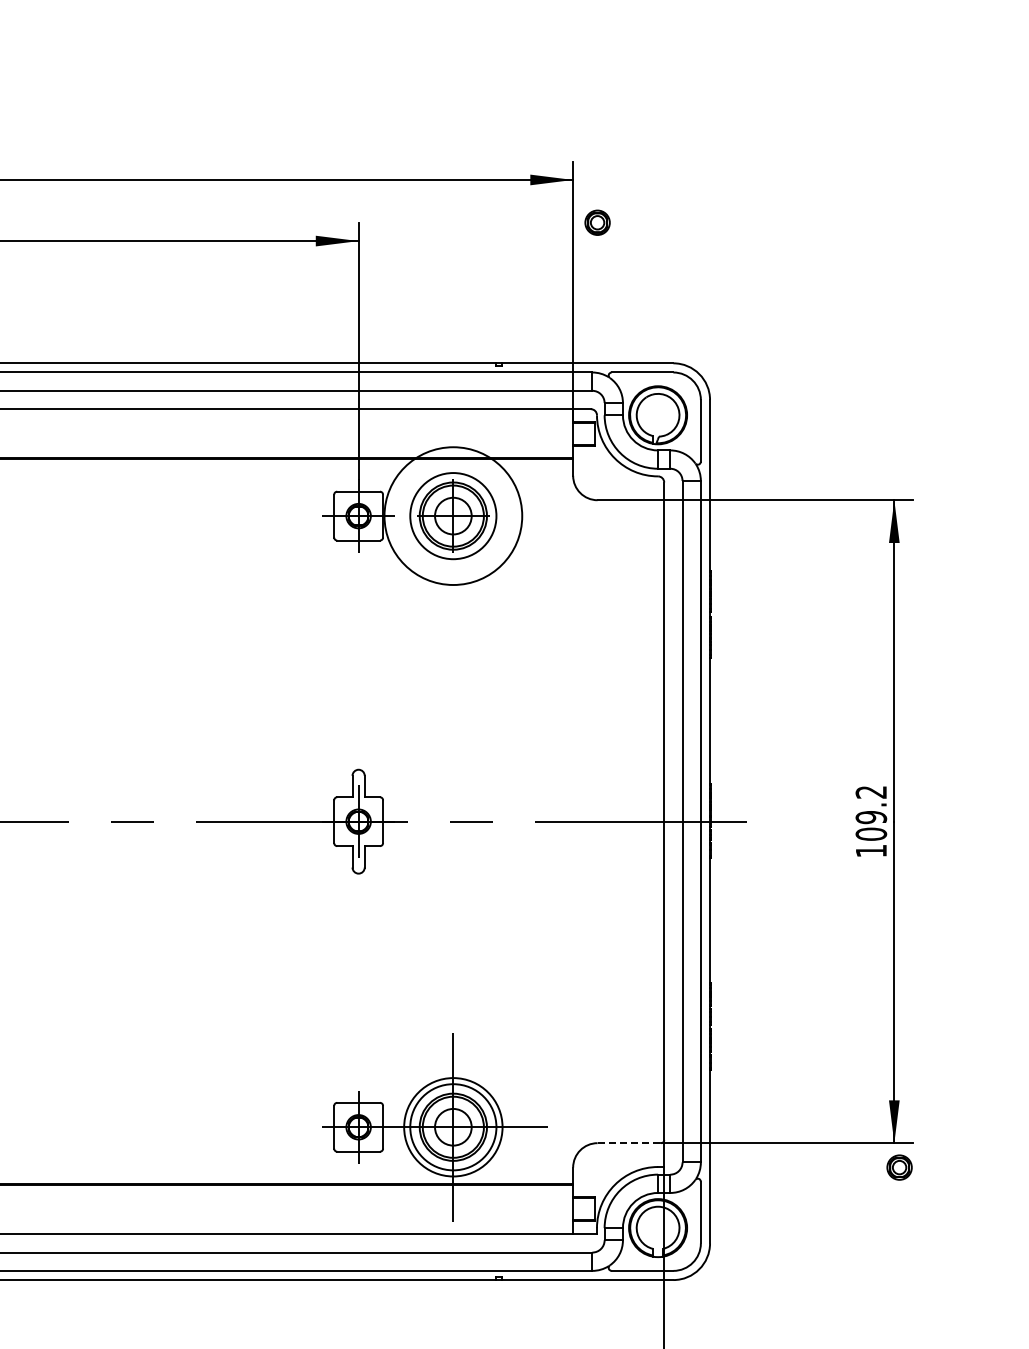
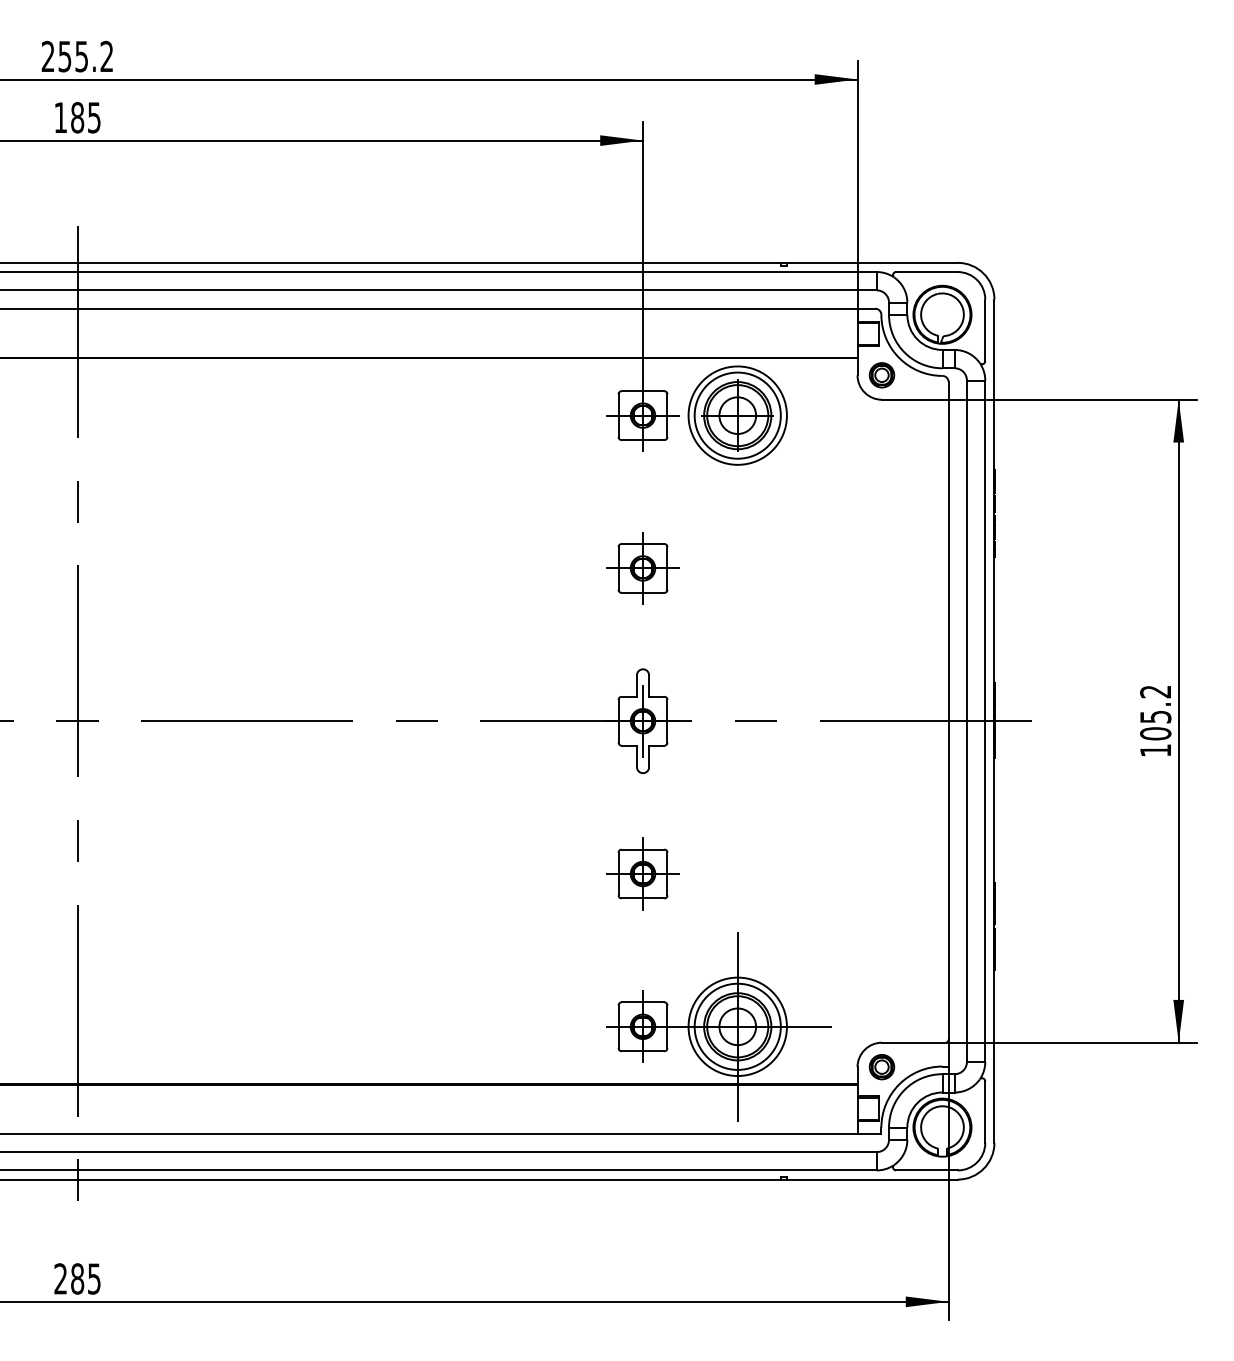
part: (597, 222) -> (881, 375), moved
circle: (453, 515) -> (737, 415), size x0.71
part: (358, 668) -> (642, 568), added
text: (871, 816) -> (1155, 716), 109.2 -> 105.2
part: (358, 973) -> (642, 873), added
line: (629, 1142) -> (913, 1042), dashed -> solid
part: (899, 1167) -> (881, 1067), moved

